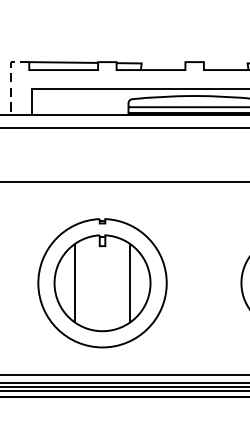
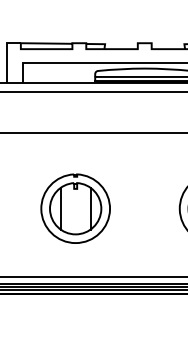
line: (10, 79) -> (6, 56), dashed -> solid
part: (102, 282) -> (75, 208), size x0.71

